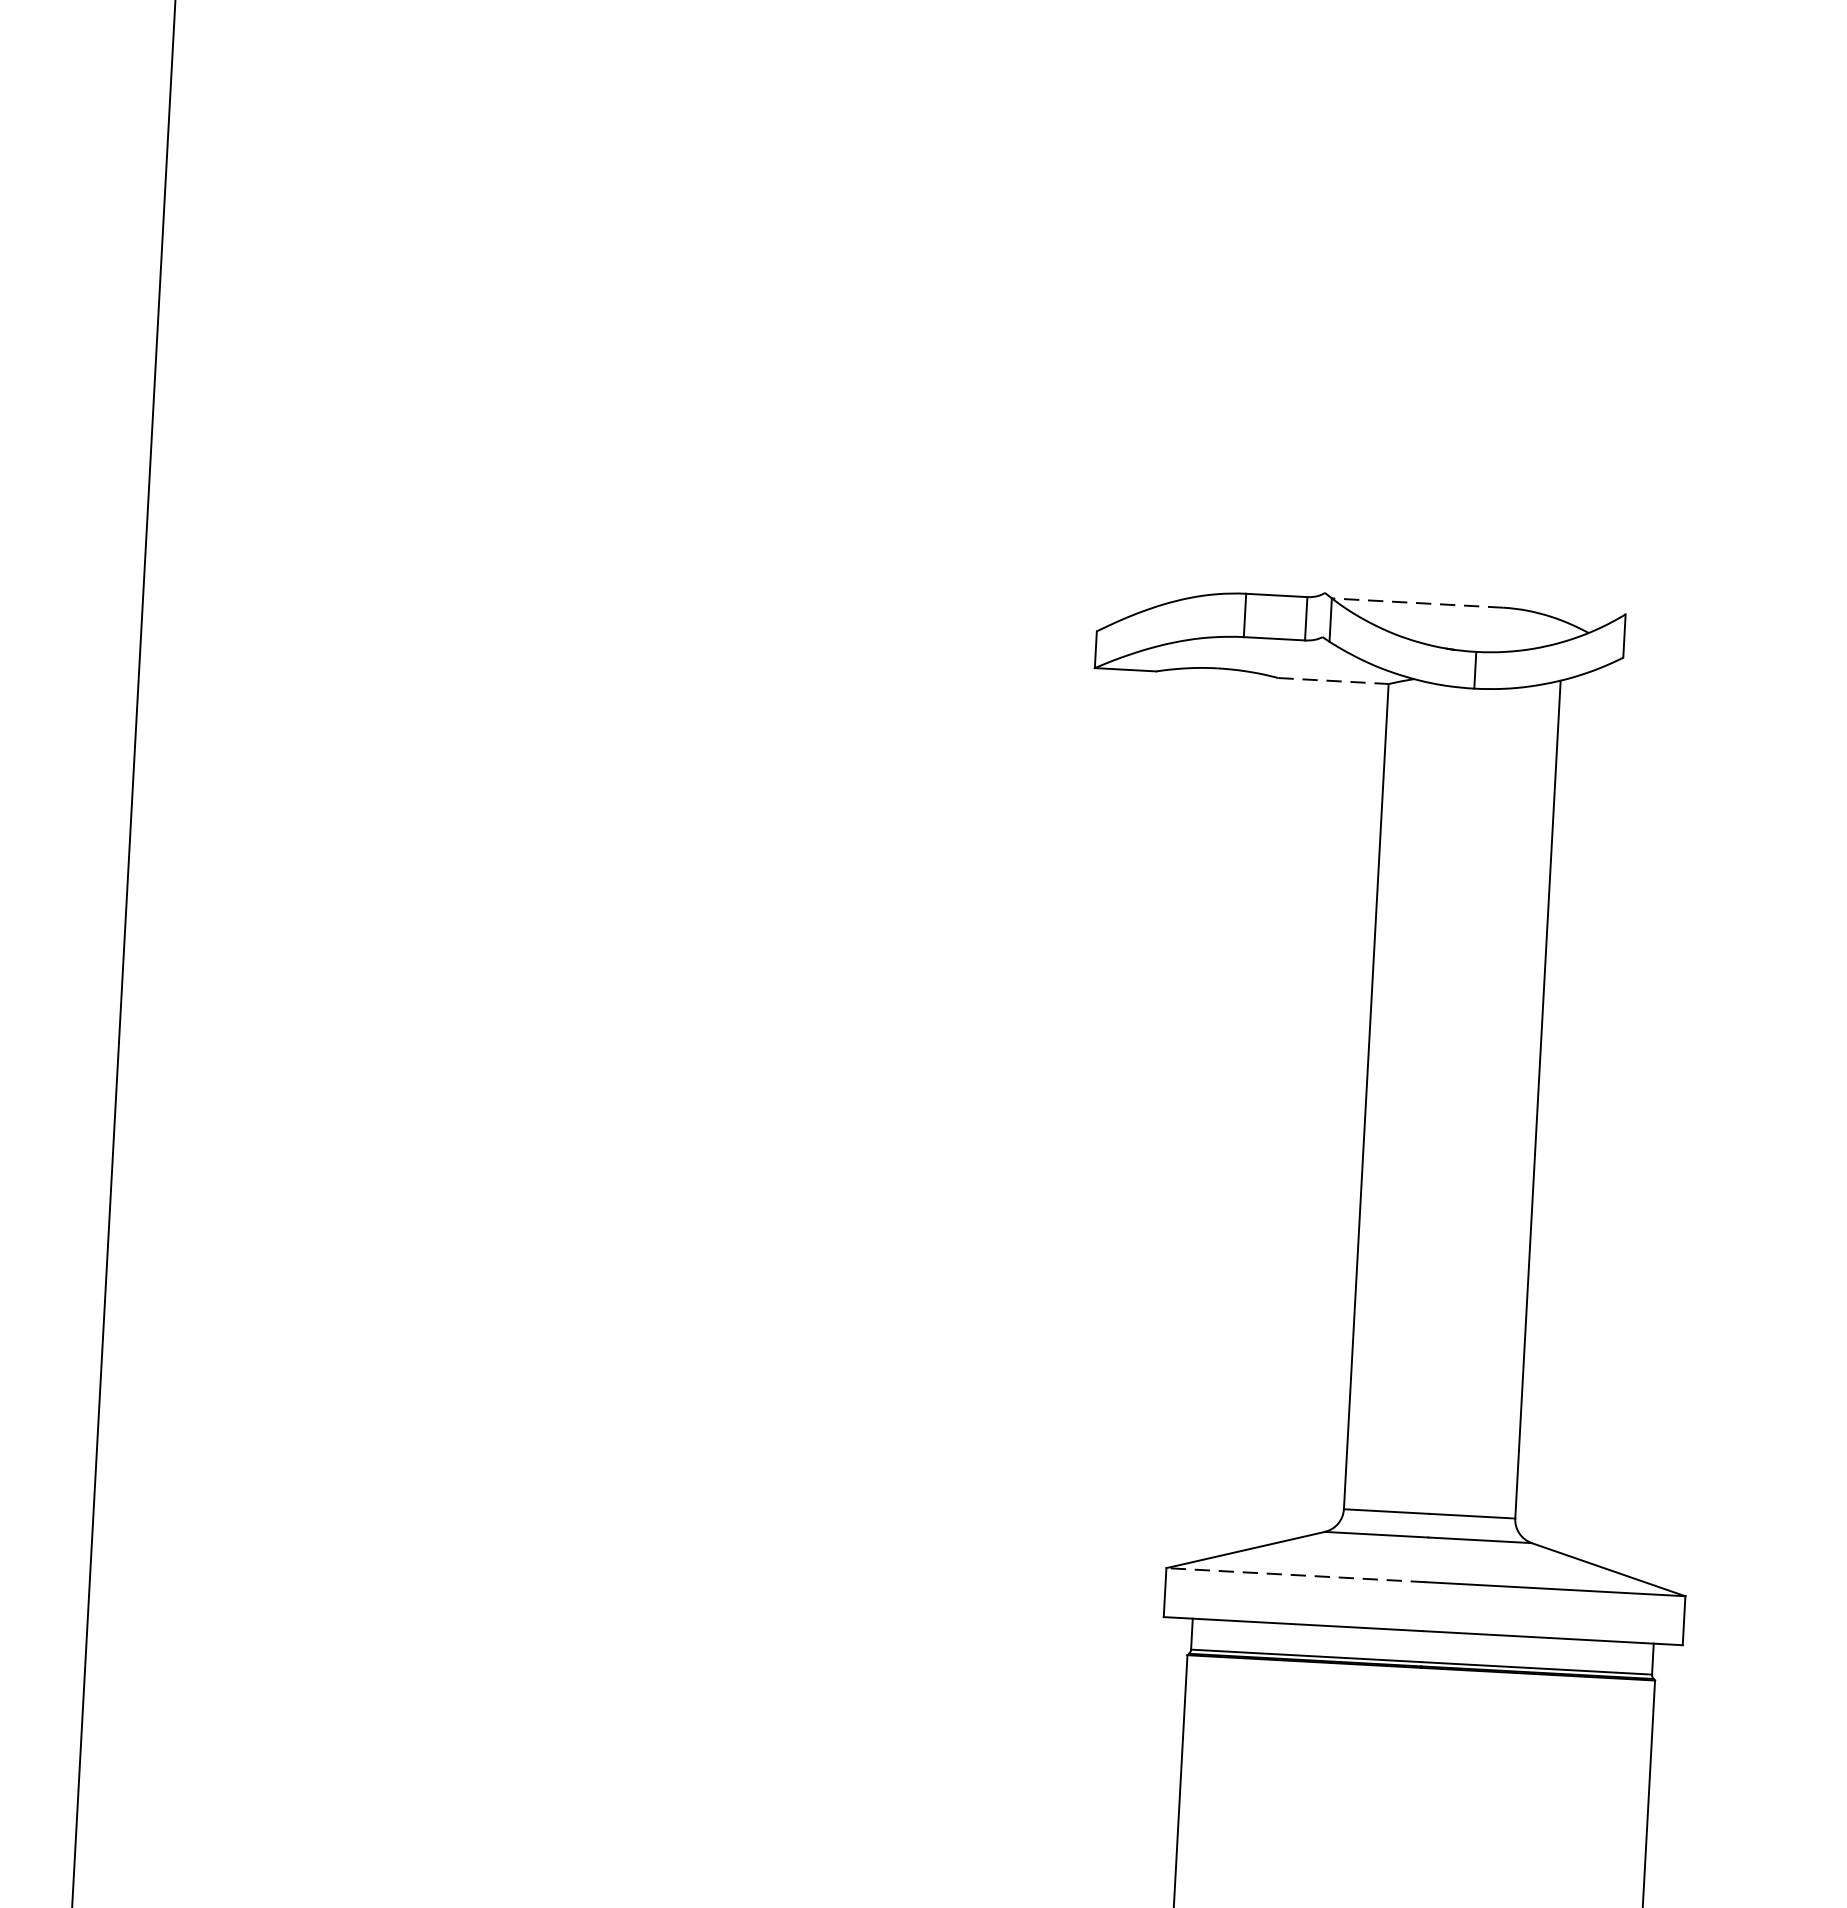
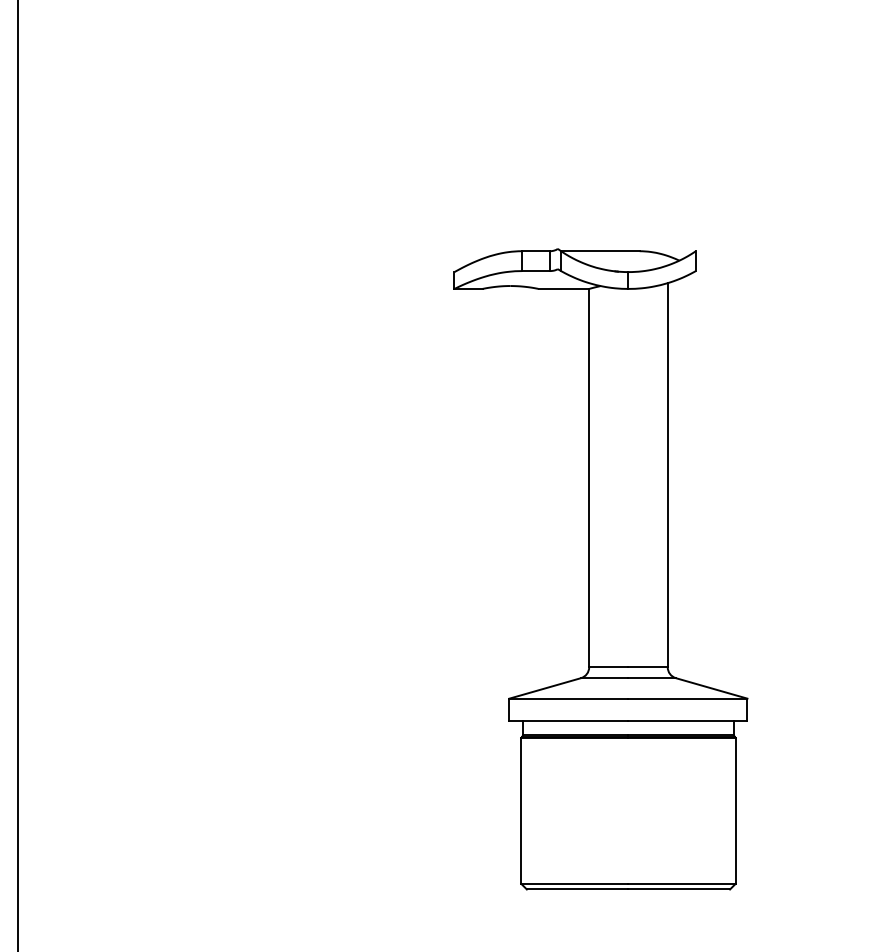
line: (1415, 603) -> (599, 251), dashed -> solid
line: (1334, 680) -> (564, 288), dashed -> solid
line: (1295, 1574) -> (568, 698), dashed -> solid

